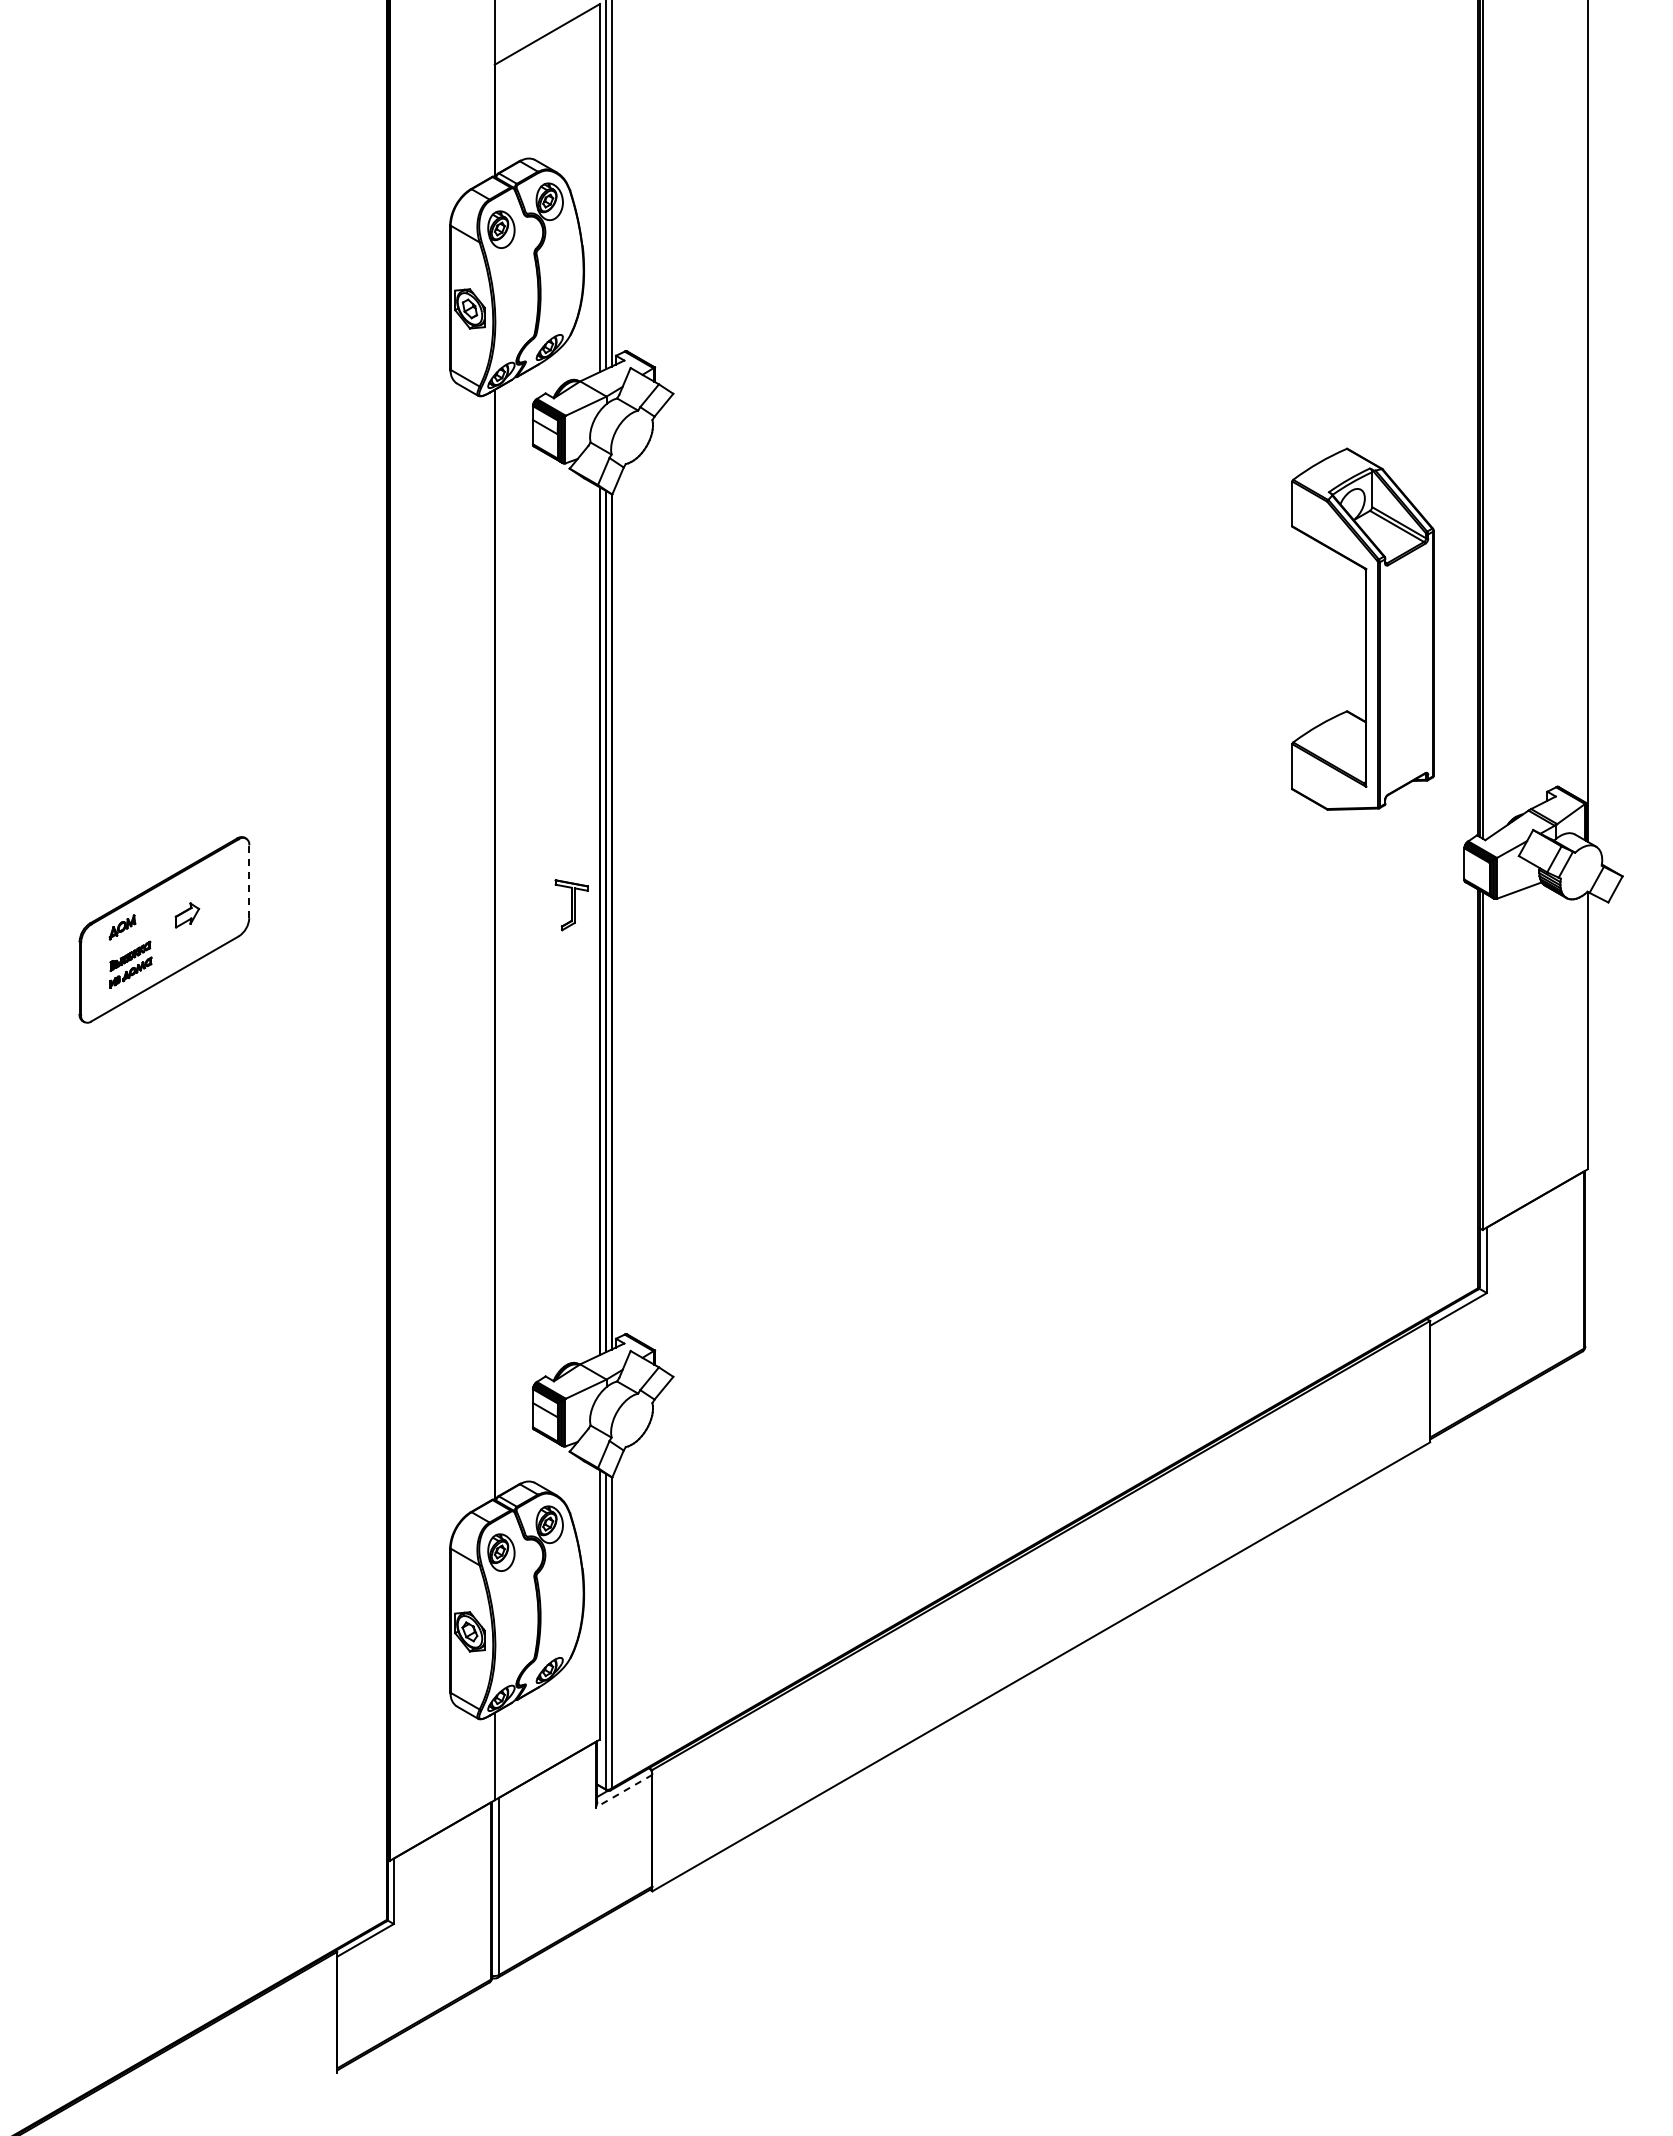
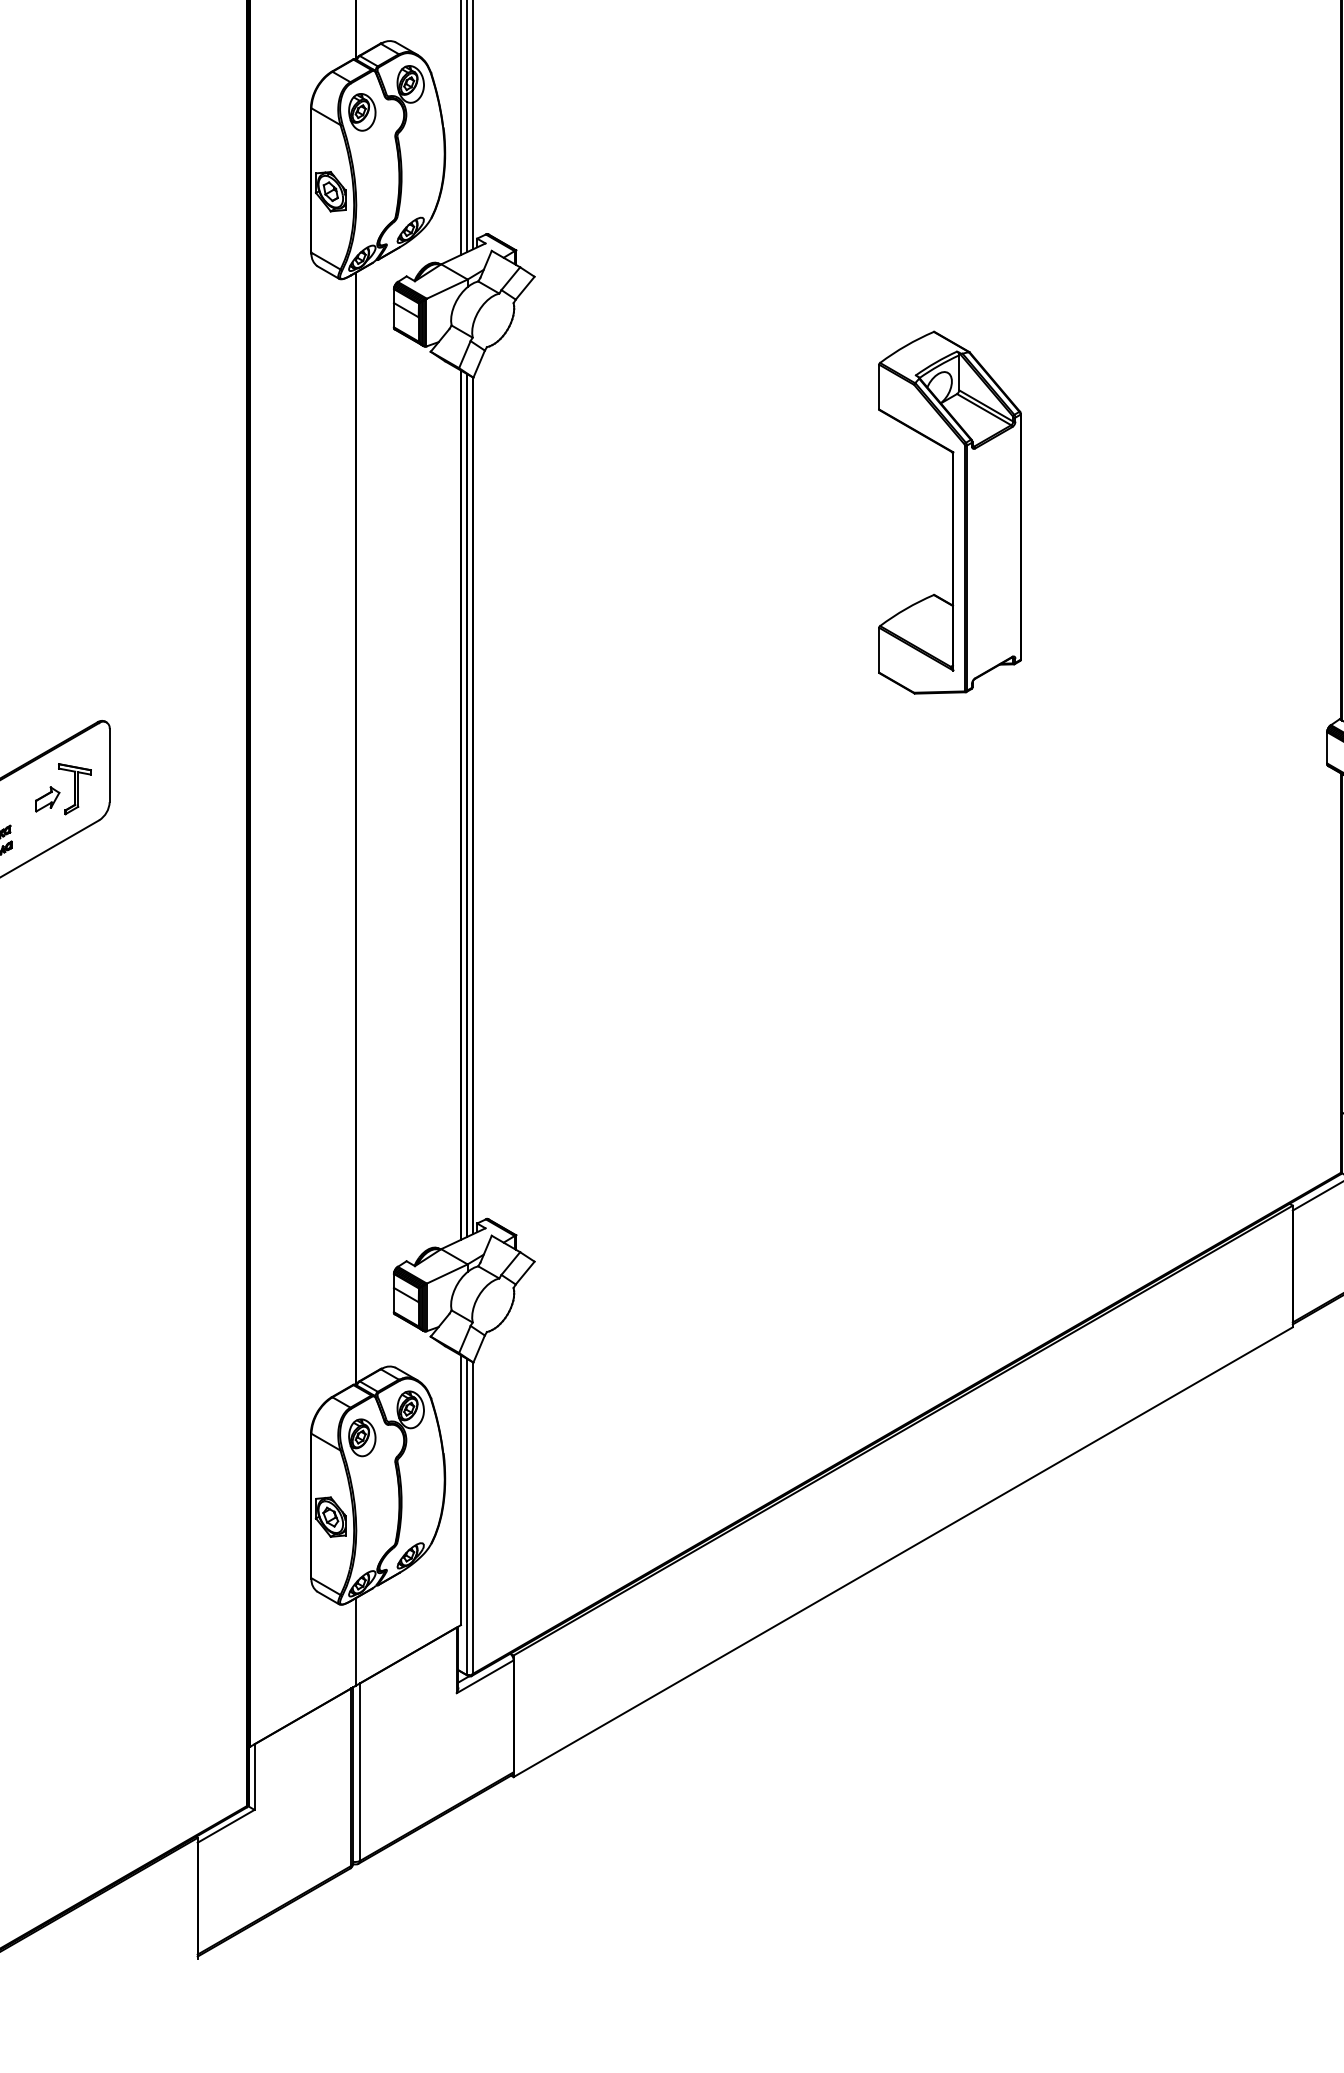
part: (1362, 628) -> (949, 511), moved
line: (249, 881) -> (109, 765), dashed -> solid
part: (571, 905) -> (74, 789), moved
line: (624, 1791) -> (485, 1677), dashed -> solid

